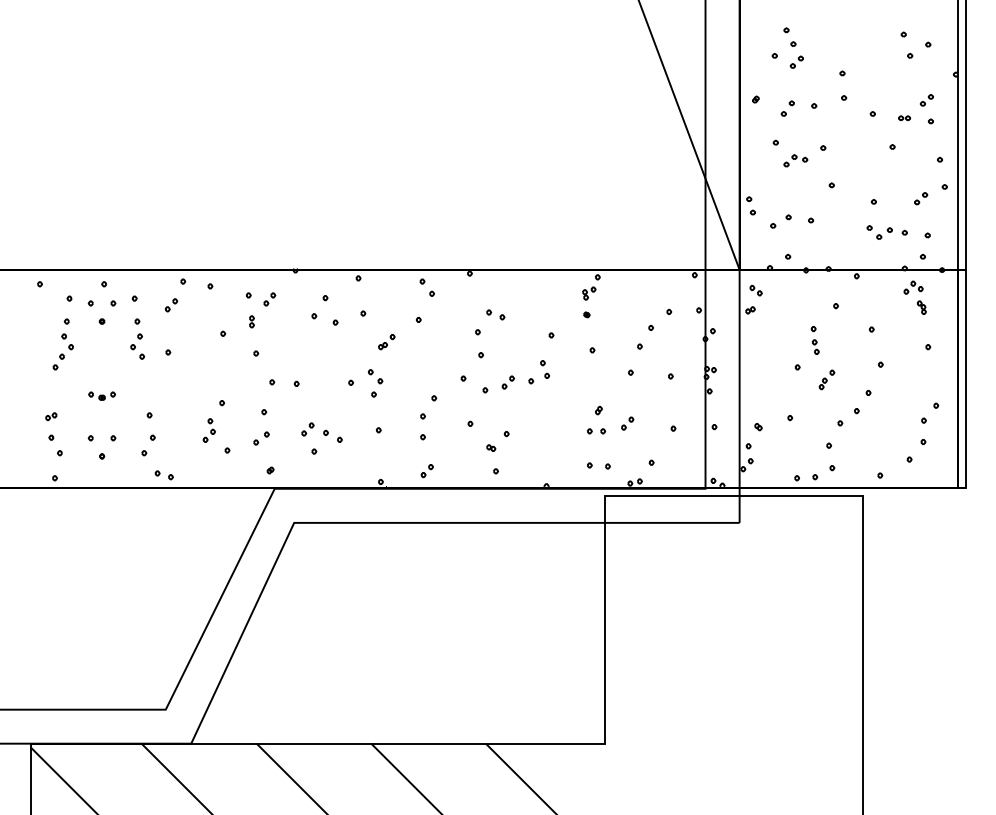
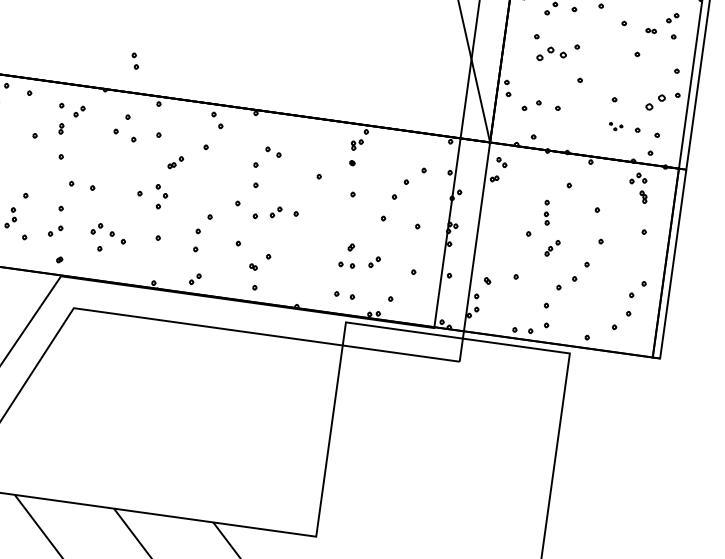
part: (795, 160) -> (551, 54), size x1.4
part: (921, 198) -> (656, 102), size x1.6
part: (879, 232) -> (615, 126), size x0.6
part: (544, 369) -> (134, 61), moved

